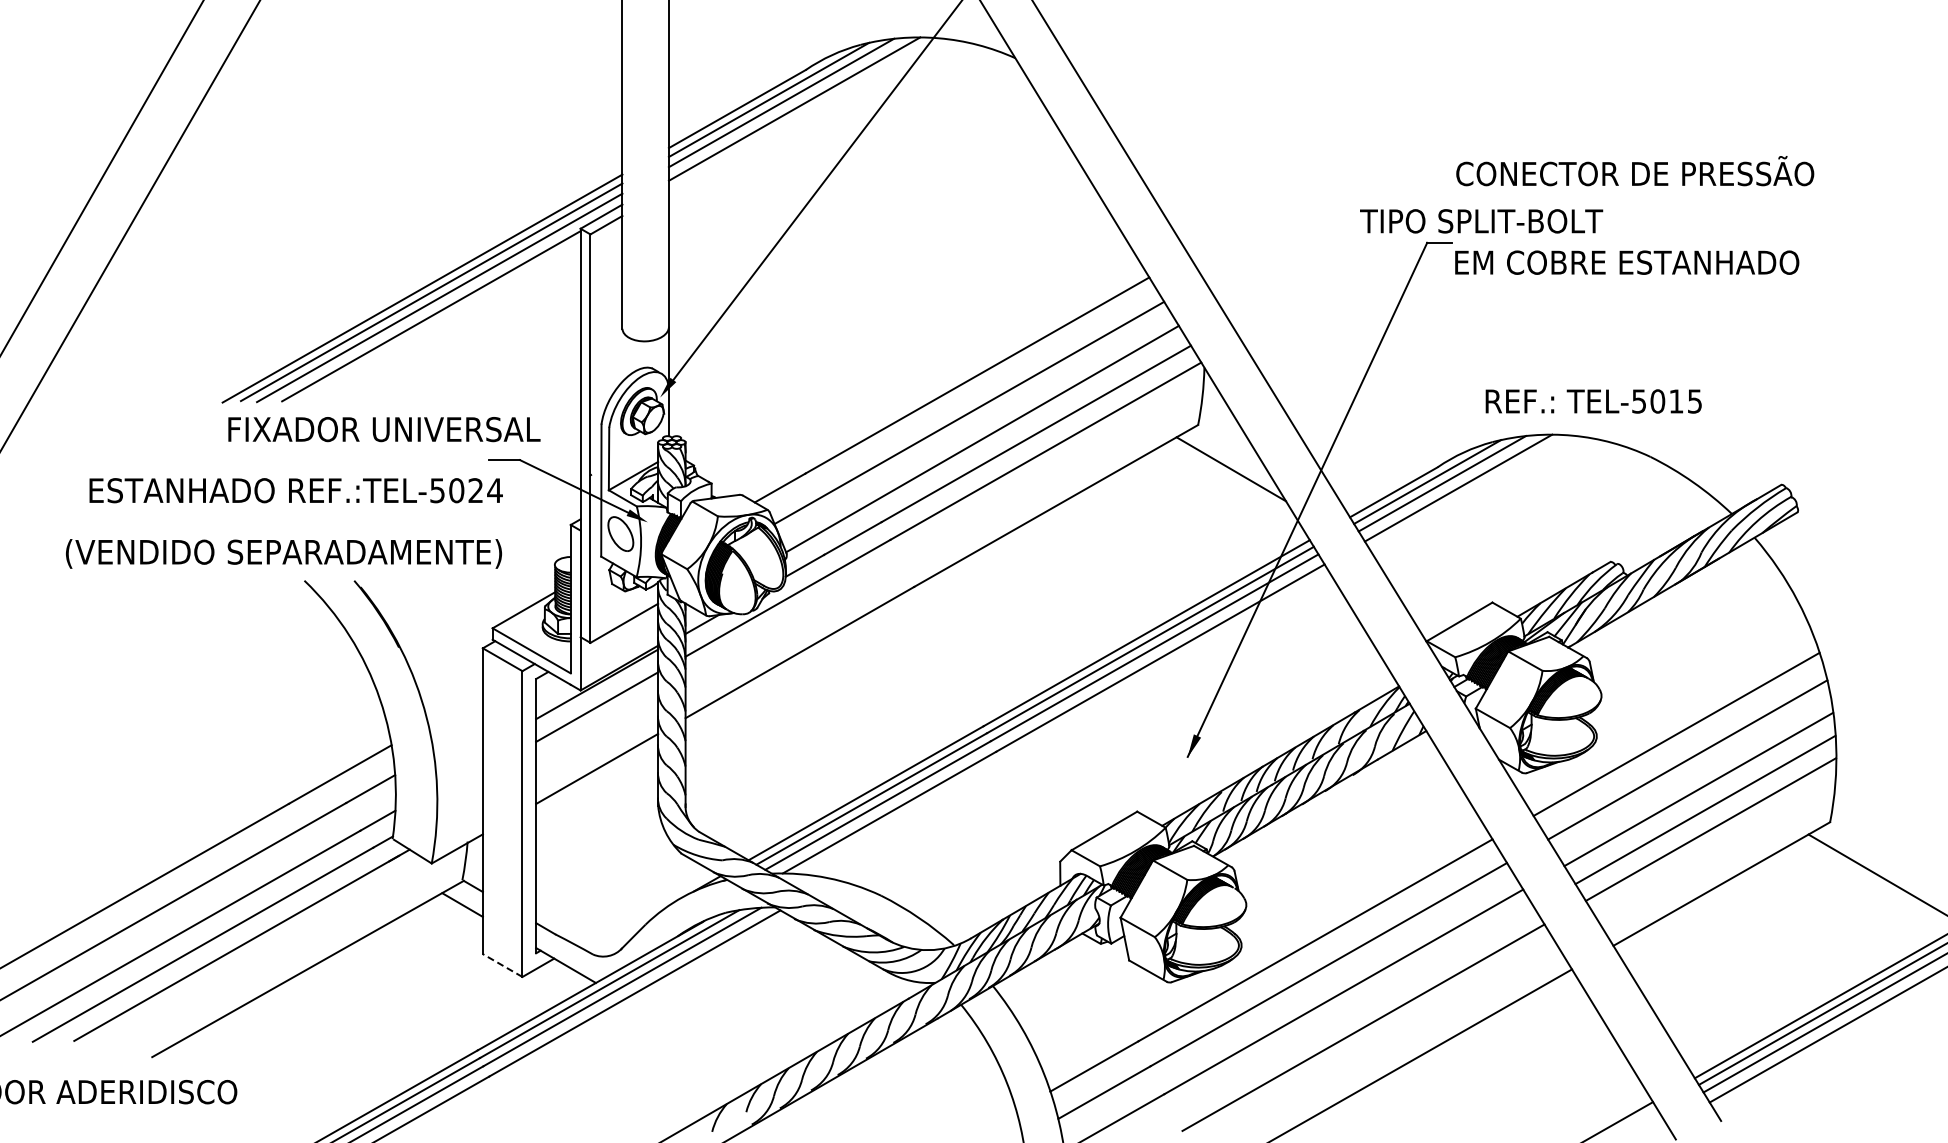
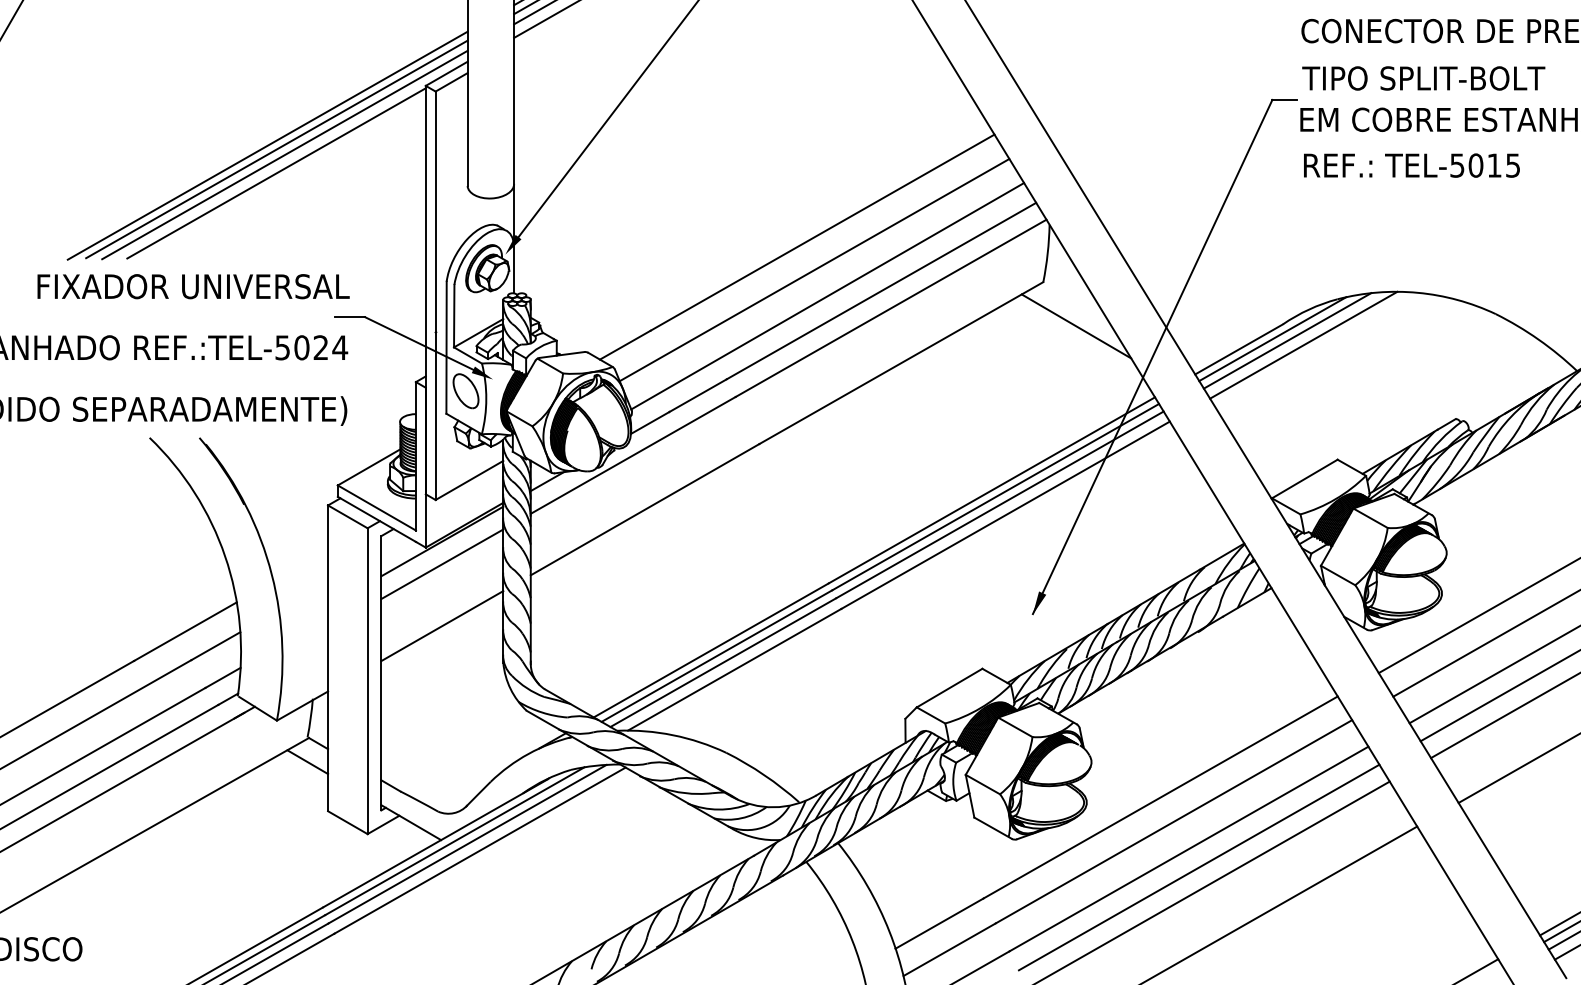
text: (1481, 221) -> (1423, 78), moved
text: (1593, 401) -> (1411, 165), moved
text: (384, 429) -> (193, 286), moved
line: (502, 965) -> (347, 822), dashed -> solid
line: (1353, 1010) -> (1198, 867), added

